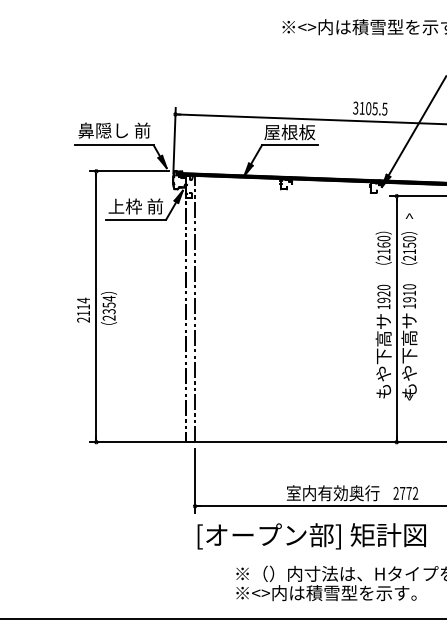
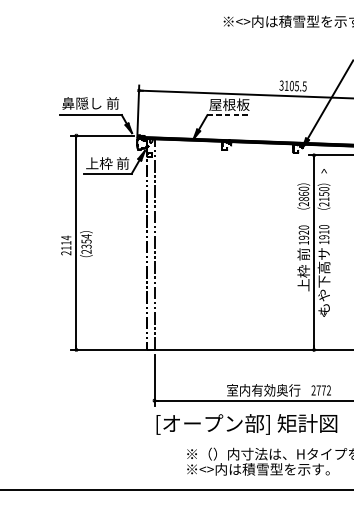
line: (289, 145) -> (229, 115), solid -> dashed
text: (383, 251) -> (303, 199), 2160 -> 2860
text: (383, 355) -> (303, 281), もや下高サ -> 上枠 前

